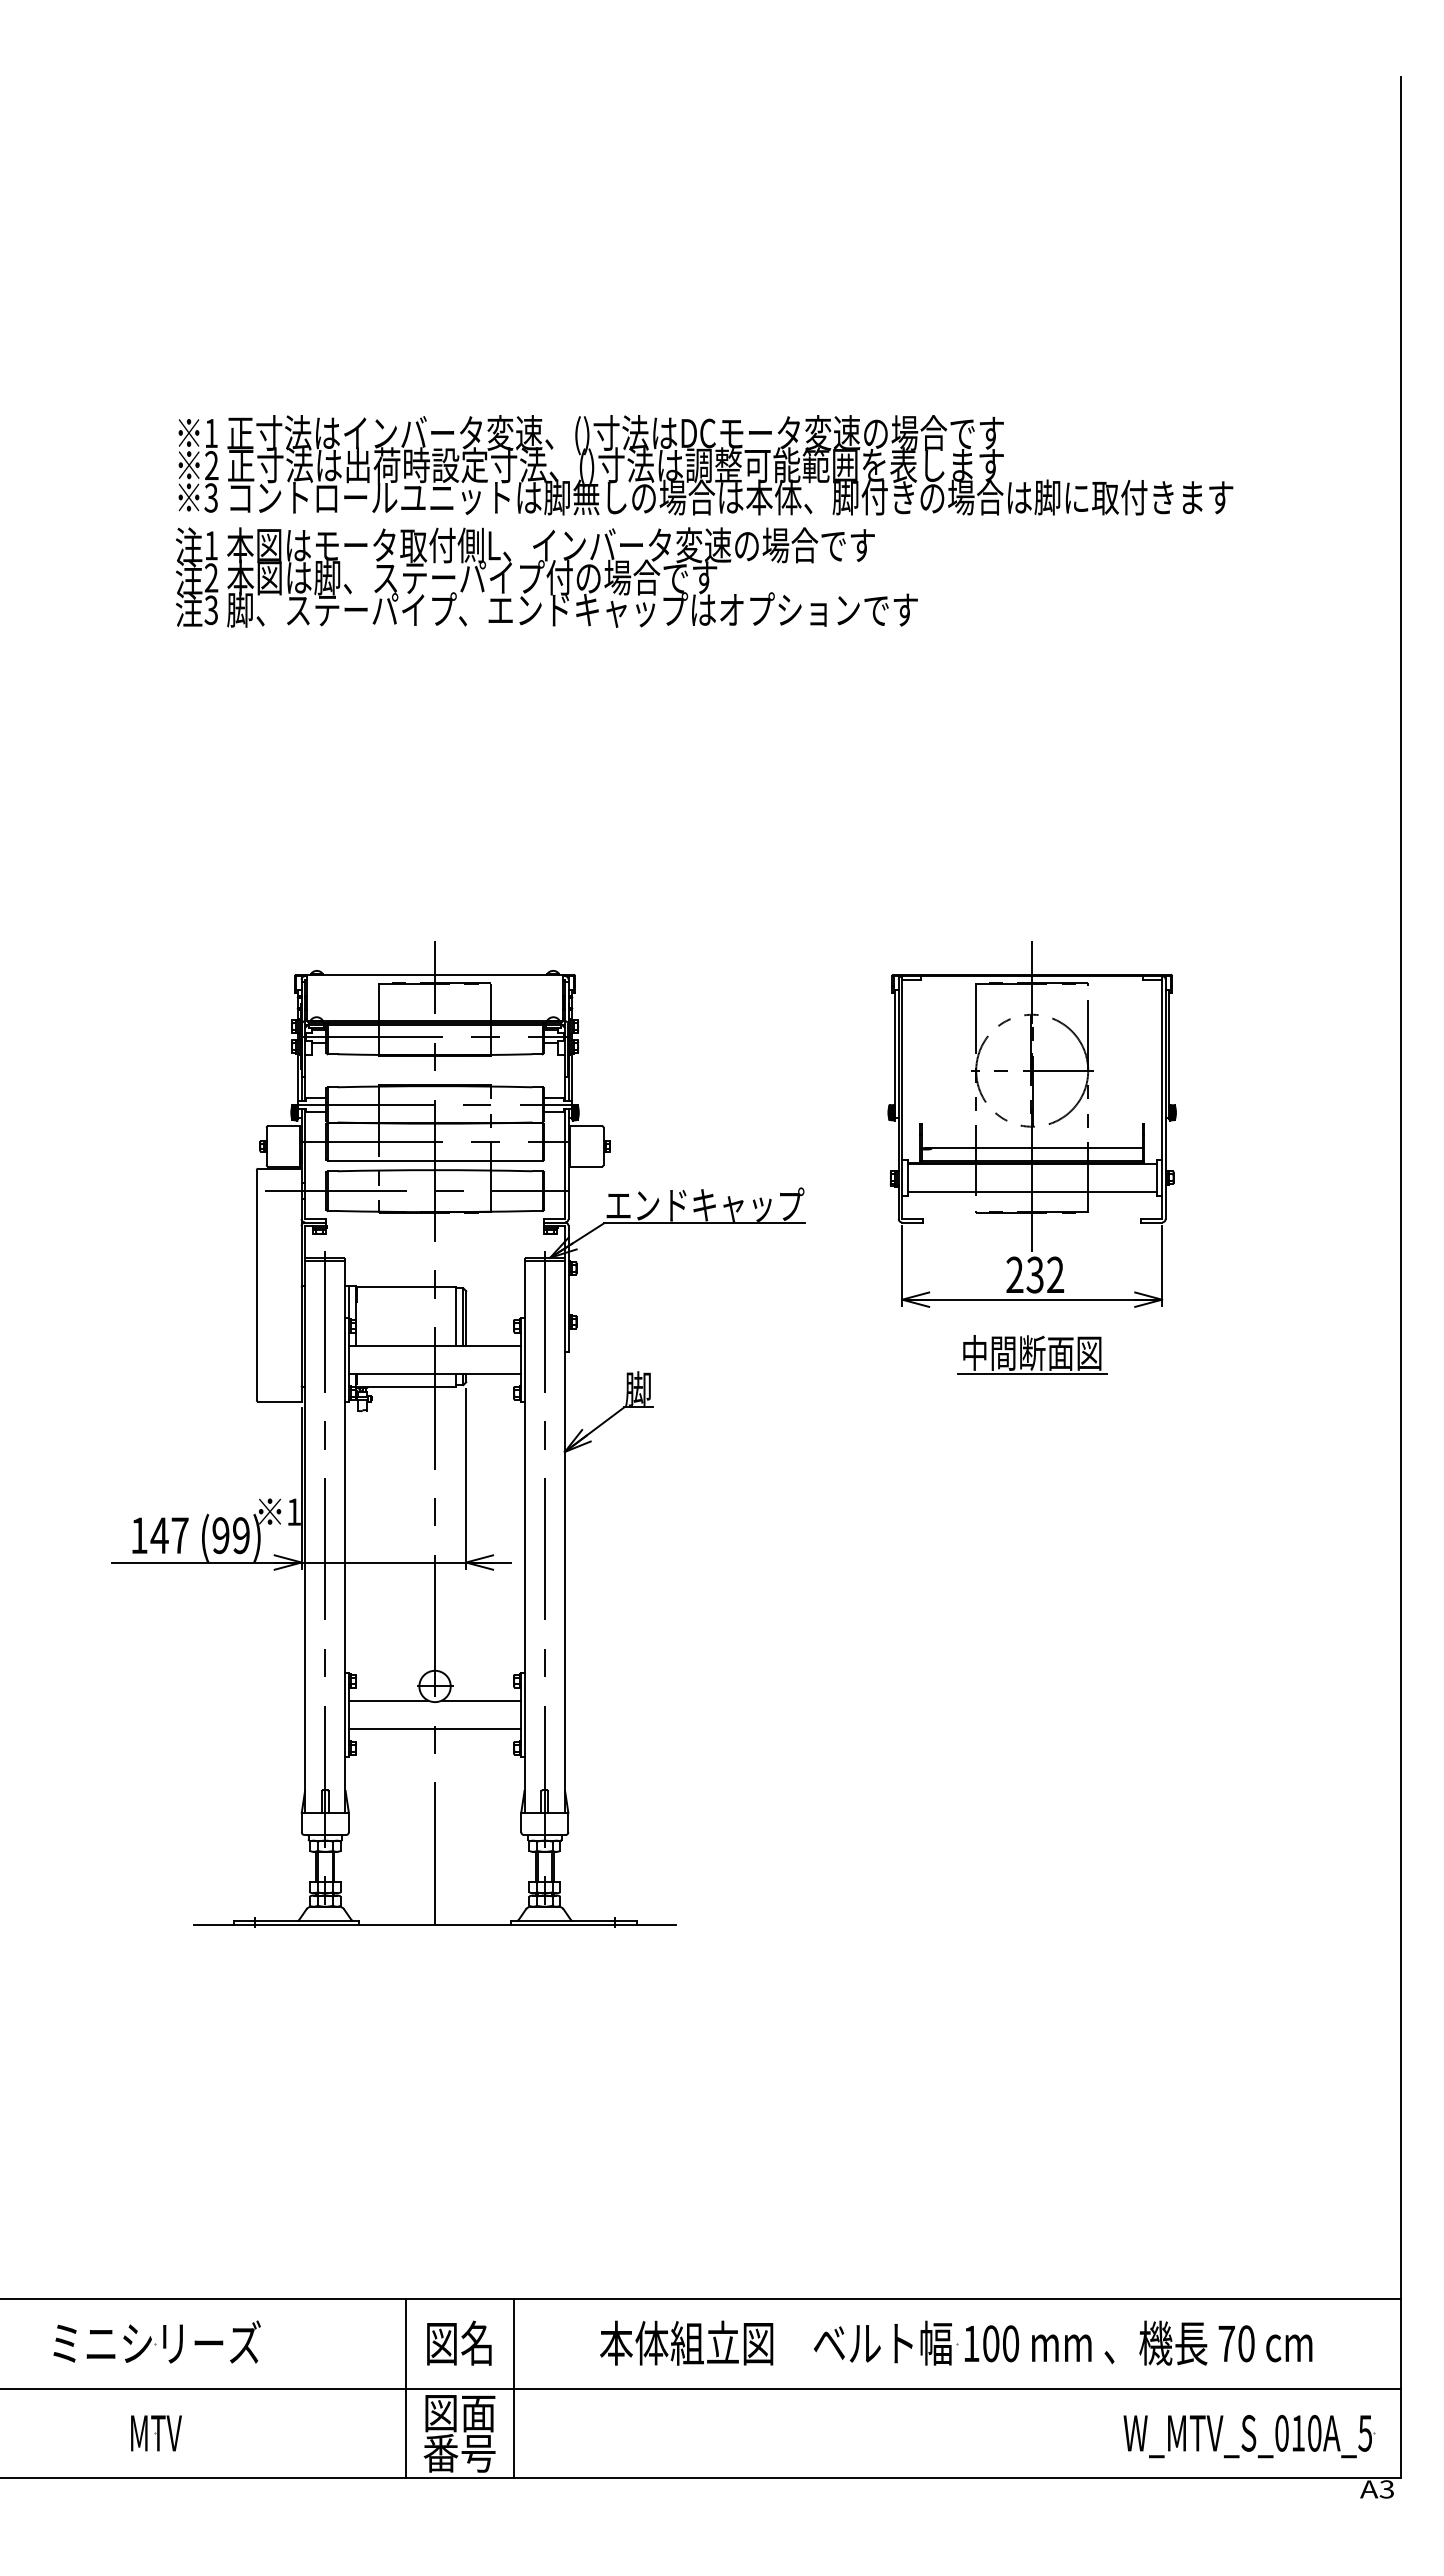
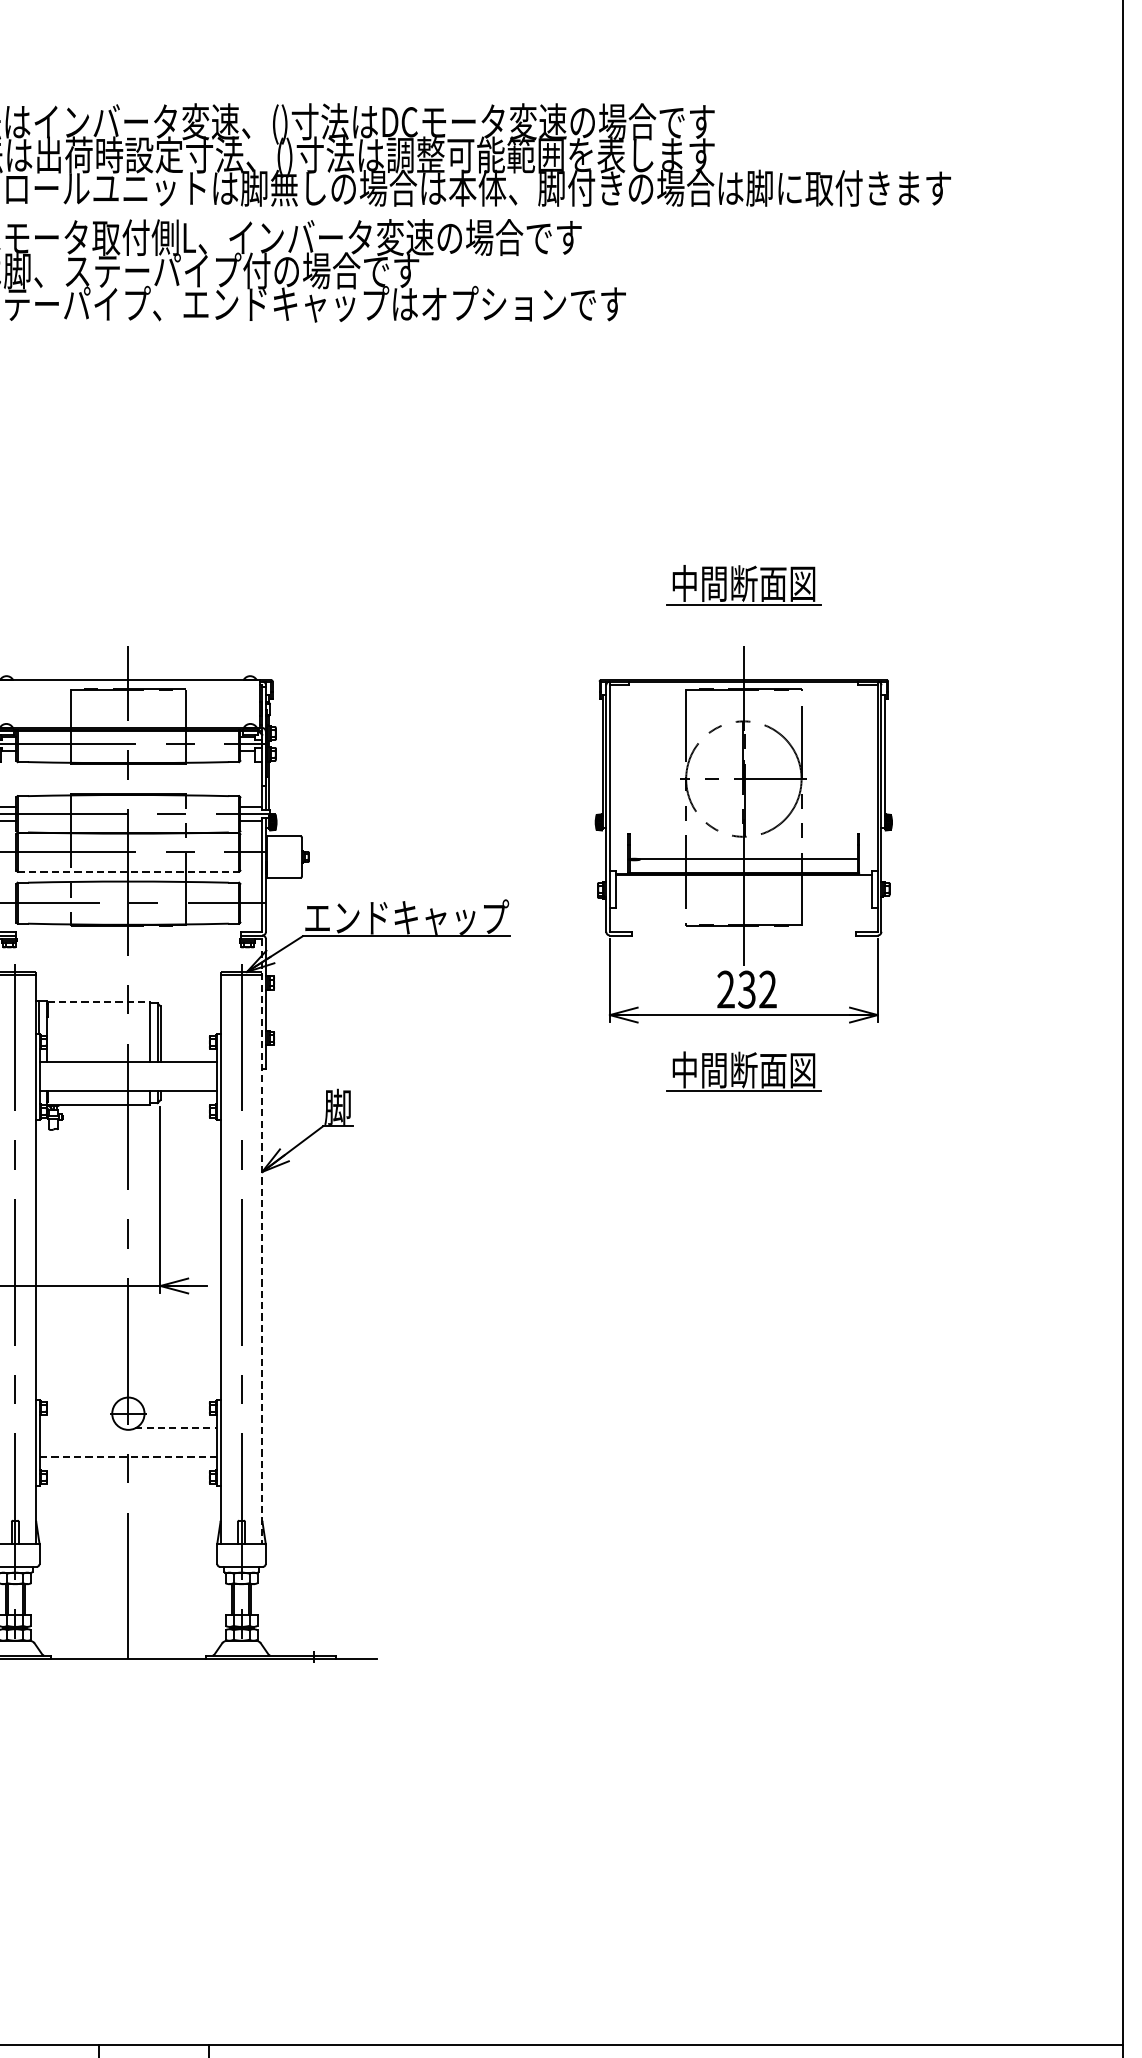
part: (1032, 882) -> (744, 585), added
line: (435, 1160) -> (128, 871), solid -> dashed
line: (1031, 1191) -> (743, 903), removed
line: (406, 1286) -> (98, 1001), solid -> dashed
line: (564, 1519) -> (261, 1241), solid -> dashed
line: (388, 1700) -> (80, 1428), removed
line: (481, 1700) -> (176, 1428), solid -> dashed
line: (434, 1728) -> (127, 1457), solid -> dashed

